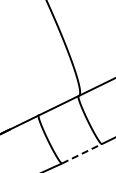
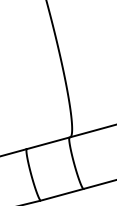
line: (82, 153) -> (62, 194), dashed -> solid

